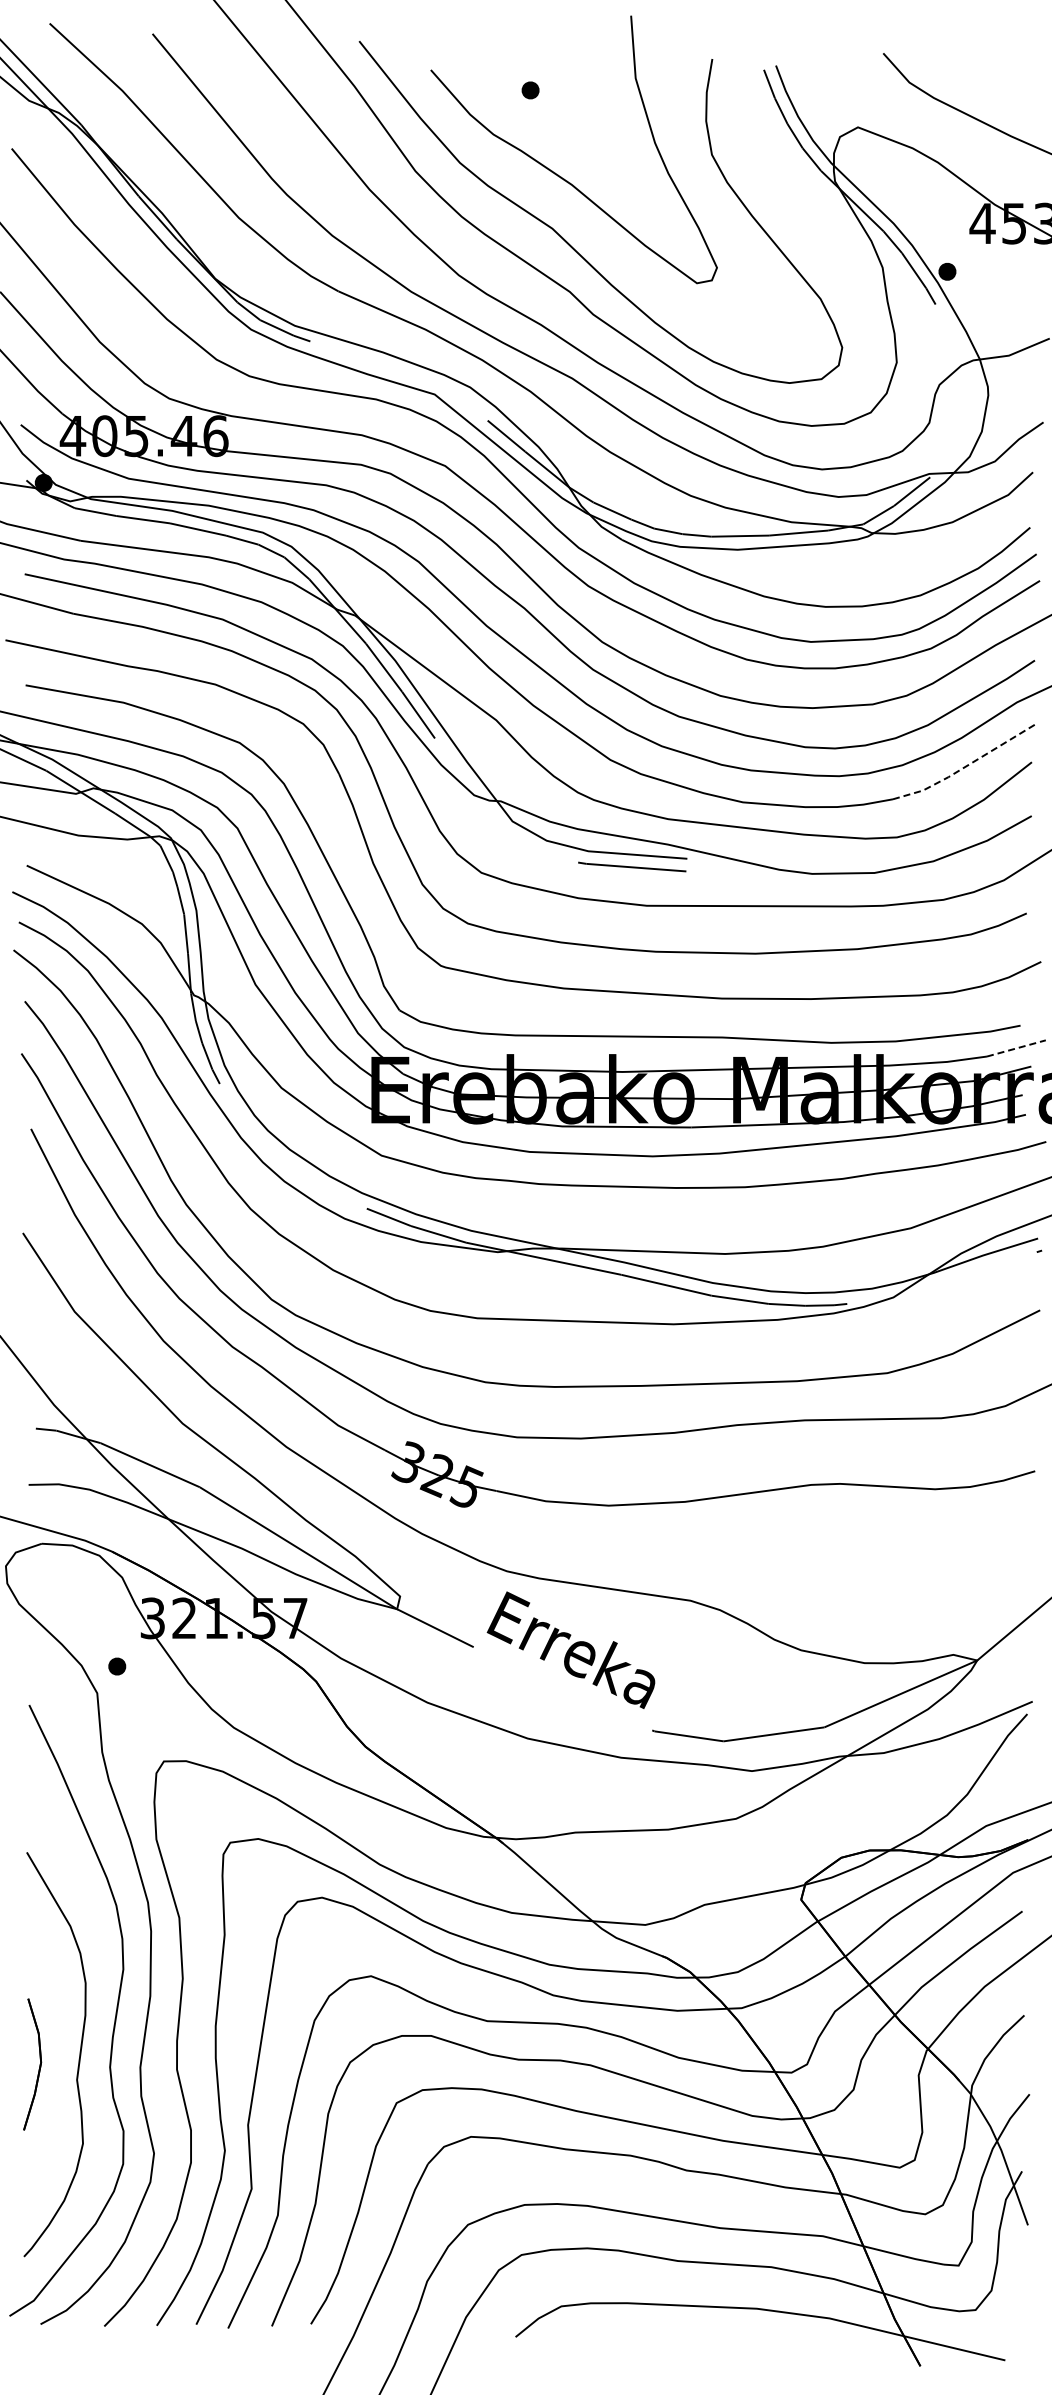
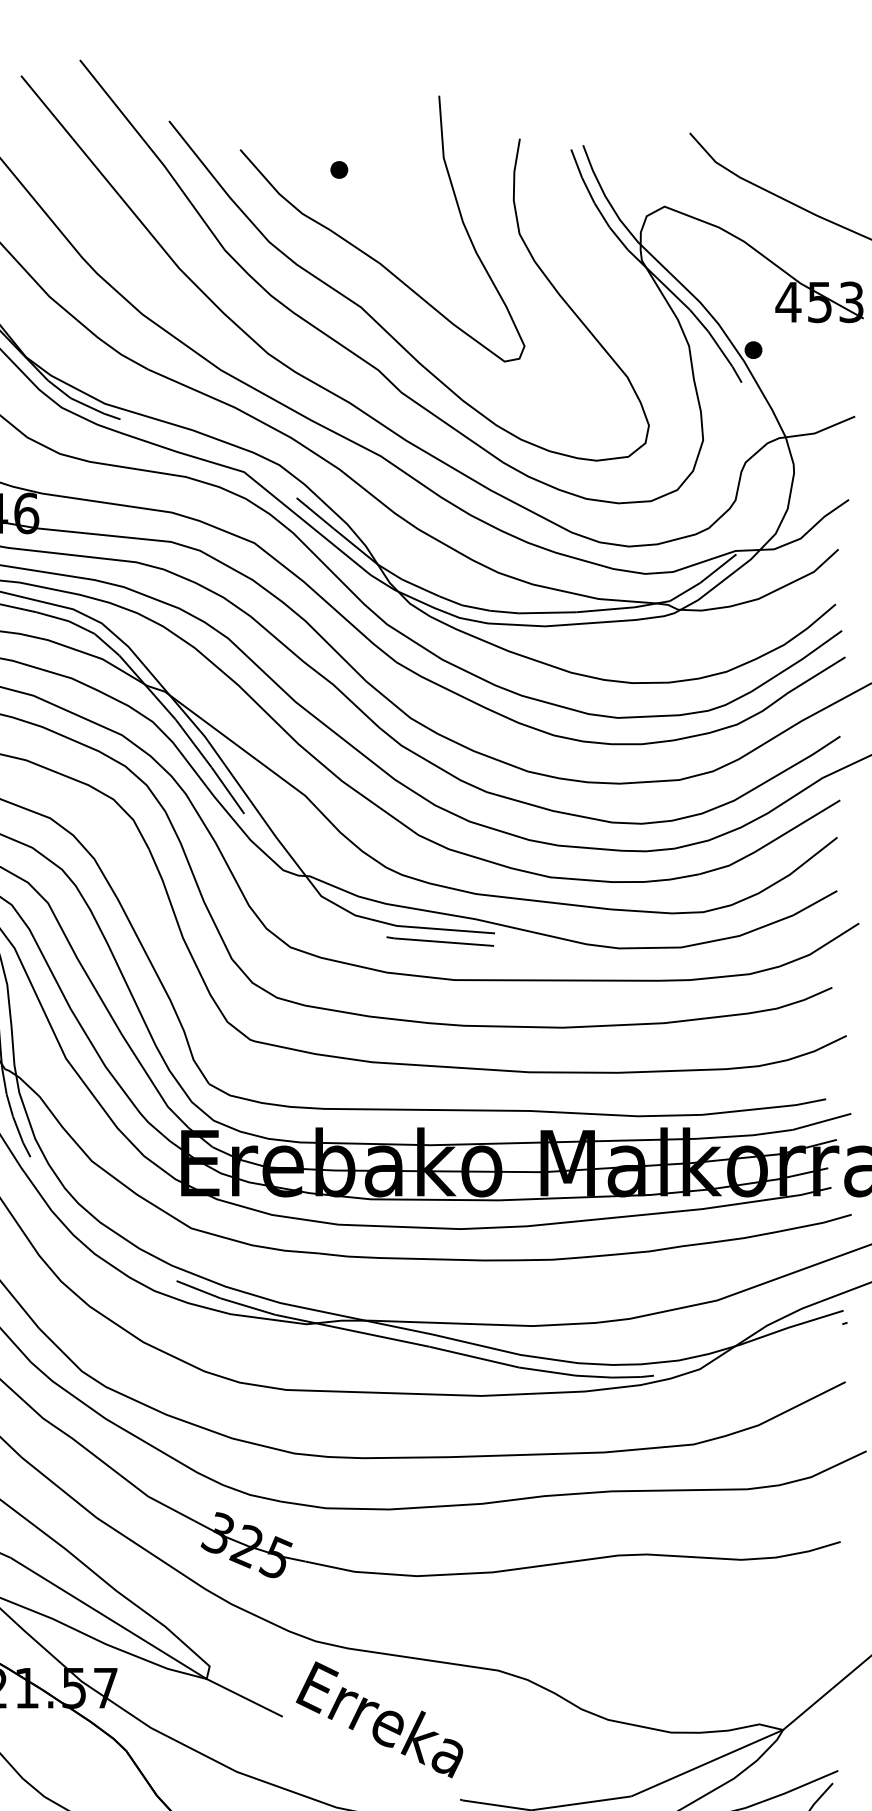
line: (964, 767) -> (770, 842), dashed -> solid
line: (1016, 1048) -> (822, 1121), dashed -> solid

